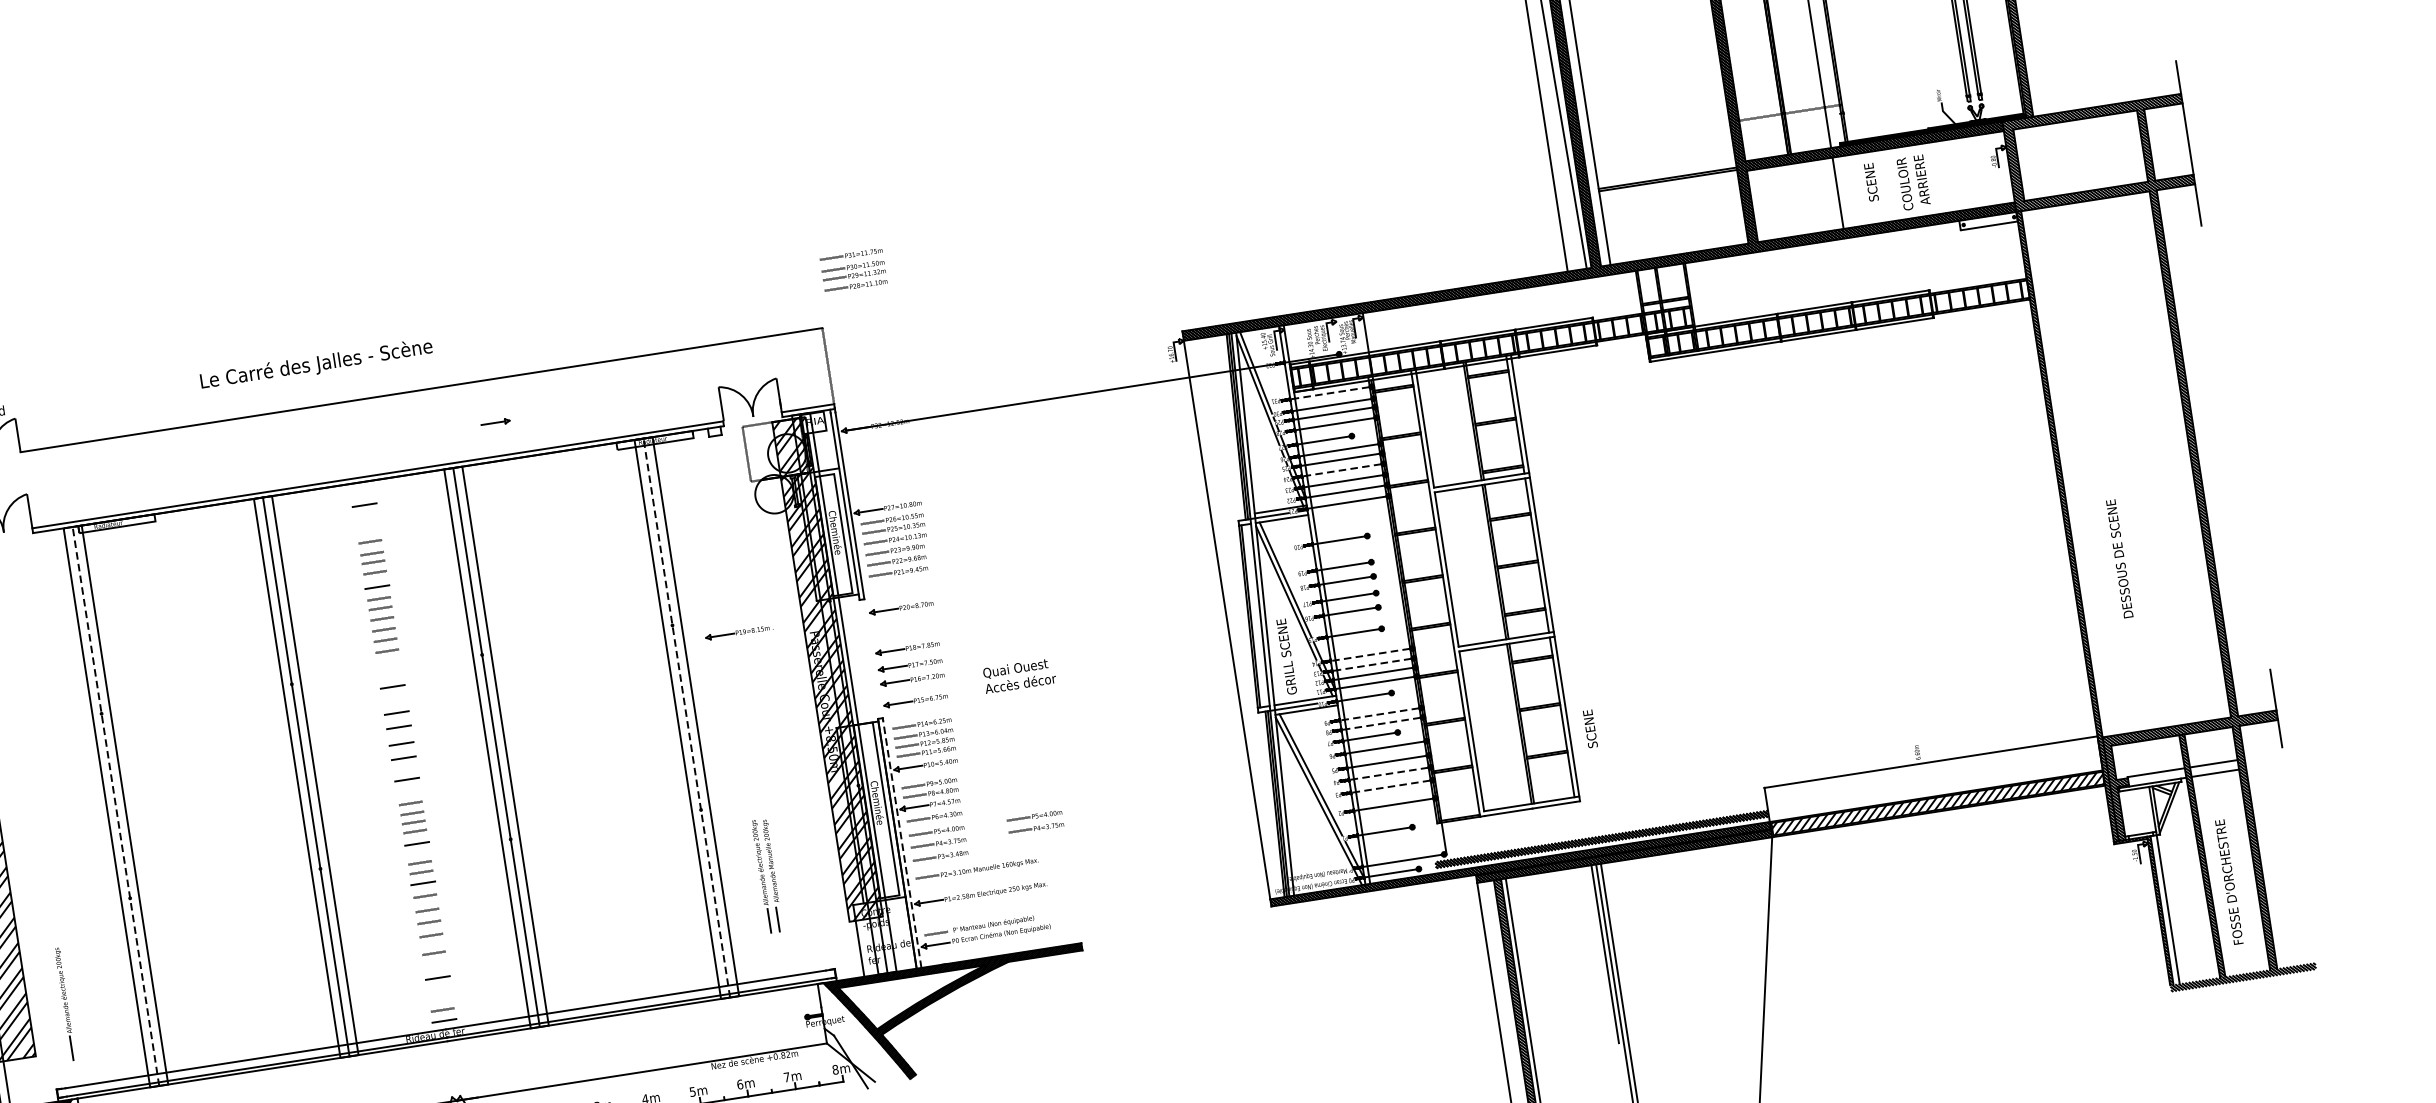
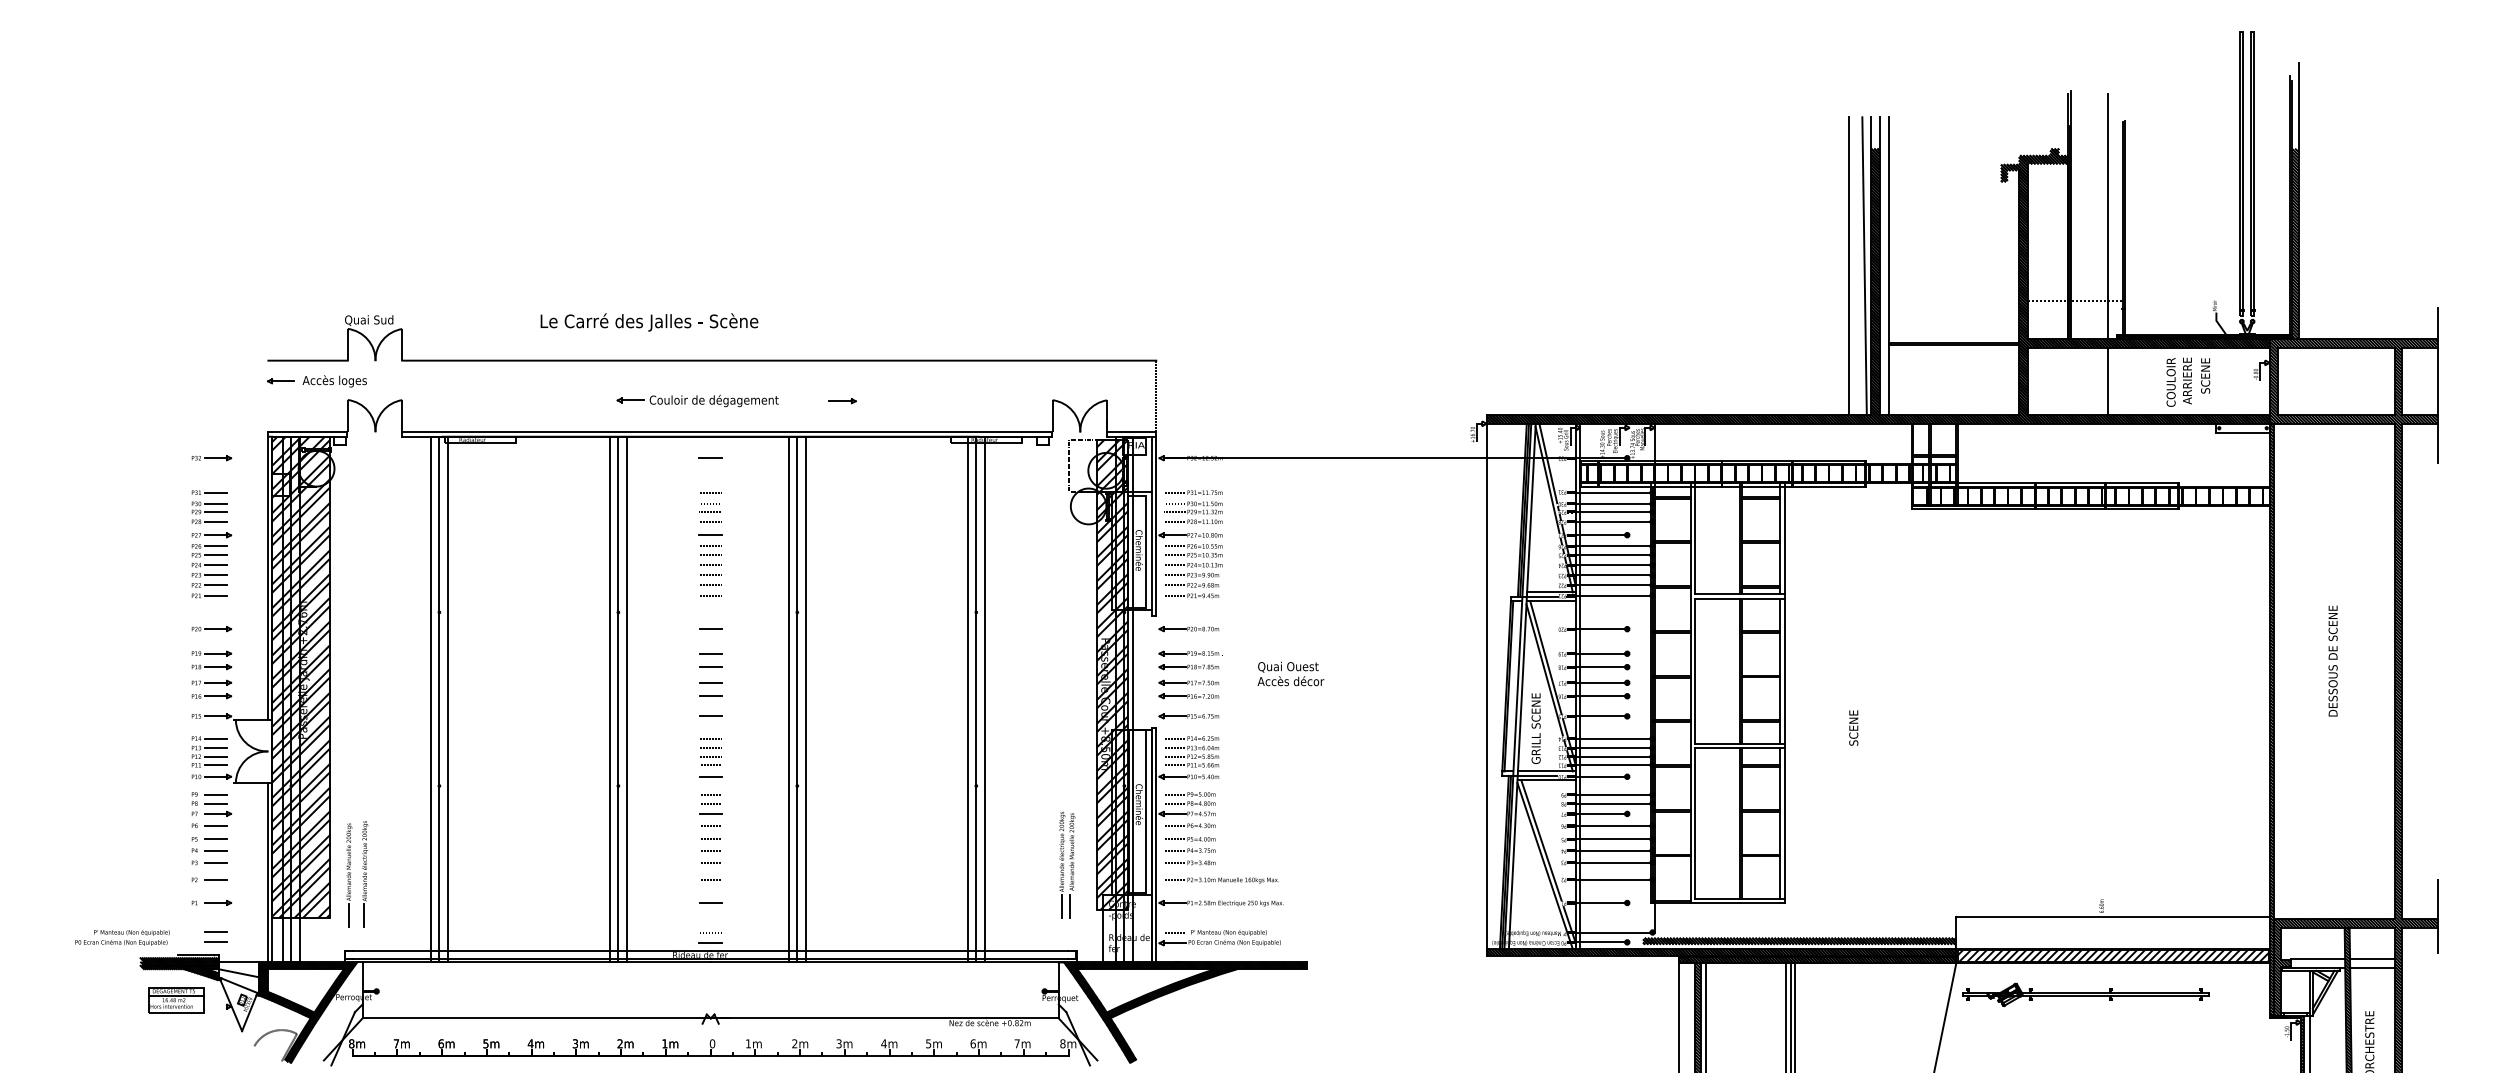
text: (1871, 181) -> (2205, 375), moved
part: (854, 270) -> (1193, 507), moved
text: (316, 364) -> (649, 322), moved
line: (1329, 393) -> (1612, 492), dashed -> solid
part: (341, 445) -> (697, 400), added
line: (1341, 470) -> (1612, 565), dashed -> solid
text: (2118, 558) -> (2332, 660), moved
part: (739, 632) -> (1190, 653), moved
line: (1369, 654) -> (1612, 738), dashed -> solid
line: (1371, 665) -> (1612, 748), dashed -> solid
text: (1018, 675) -> (1290, 673), moved
line: (1378, 714) -> (1612, 794), dashed -> solid
line: (686, 717) -> (976, 699), dashed -> solid
line: (1380, 723) -> (1612, 803), dashed -> solid
text: (1590, 728) -> (1853, 727), moved
line: (1388, 773) -> (1612, 850), dashed -> solid
line: (1390, 786) -> (1612, 862), dashed -> solid
line: (116, 806) -> (439, 699), dashed -> solid
part: (1036, 821) -> (1282, 844), removed
line: (902, 843) -> (1156, 845), dashed -> solid
part: (1914, 849) -> (2085, 994), added
part: (767, 875) -> (1067, 864), moved
part: (49, 1008) -> (349, 875), added

